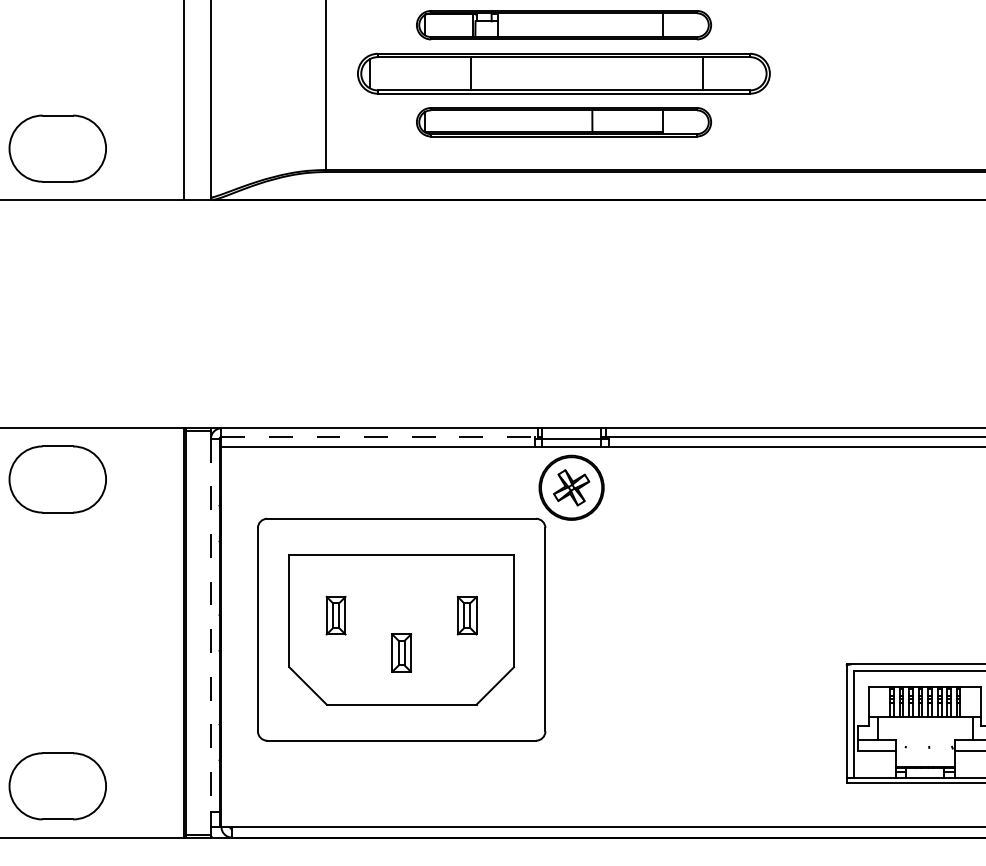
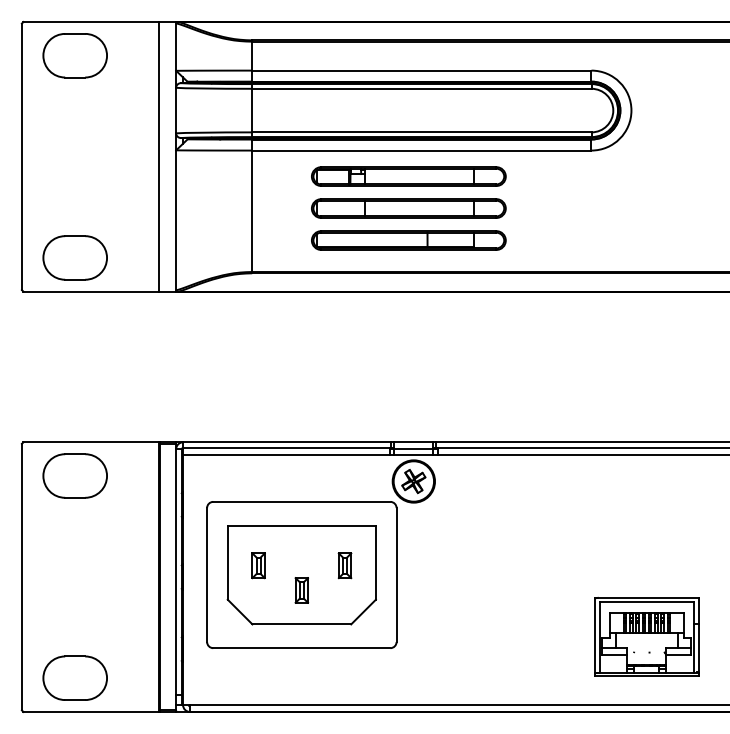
part: (563, 73) -> (408, 208), size x0.71
line: (379, 436) -> (287, 447), dashed -> solid
line: (211, 625) -> (176, 572), dashed -> solid

